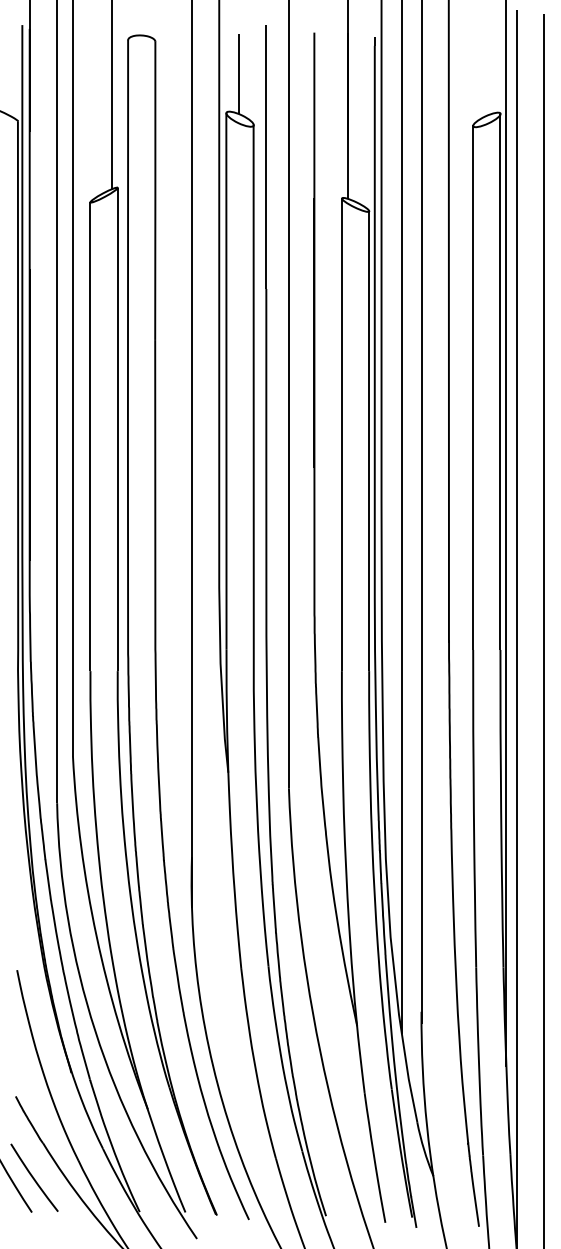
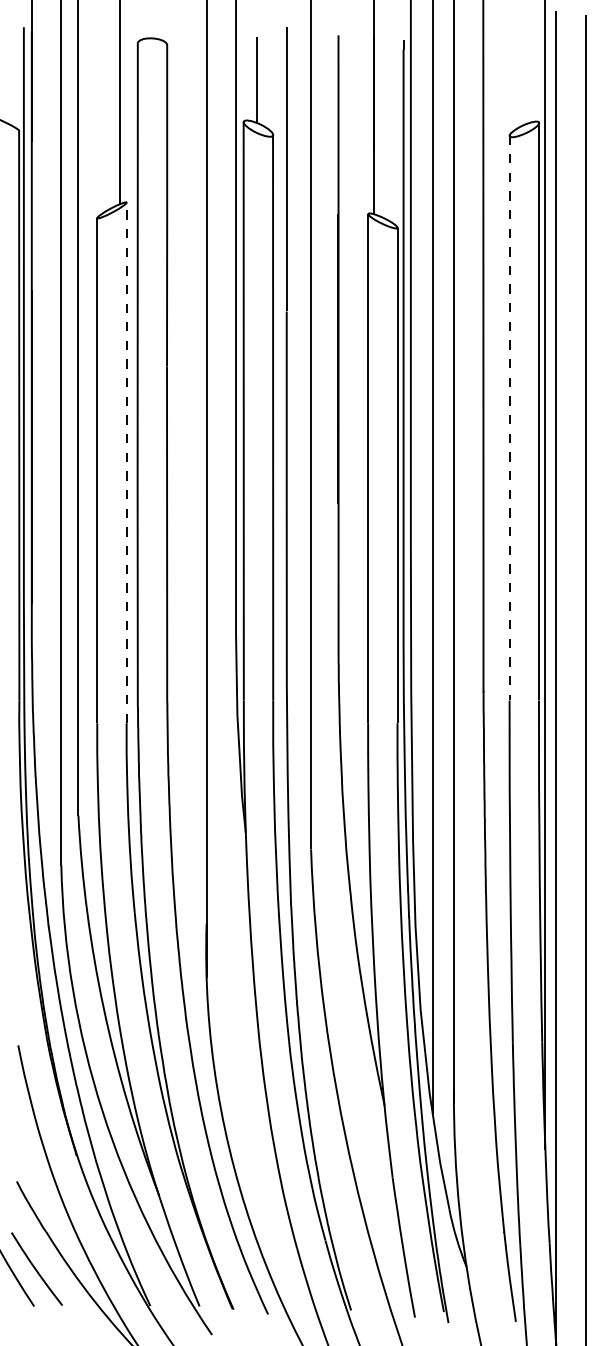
line: (473, 387) -> (509, 417), solid -> dashed
line: (117, 429) -> (126, 462), solid -> dashed

